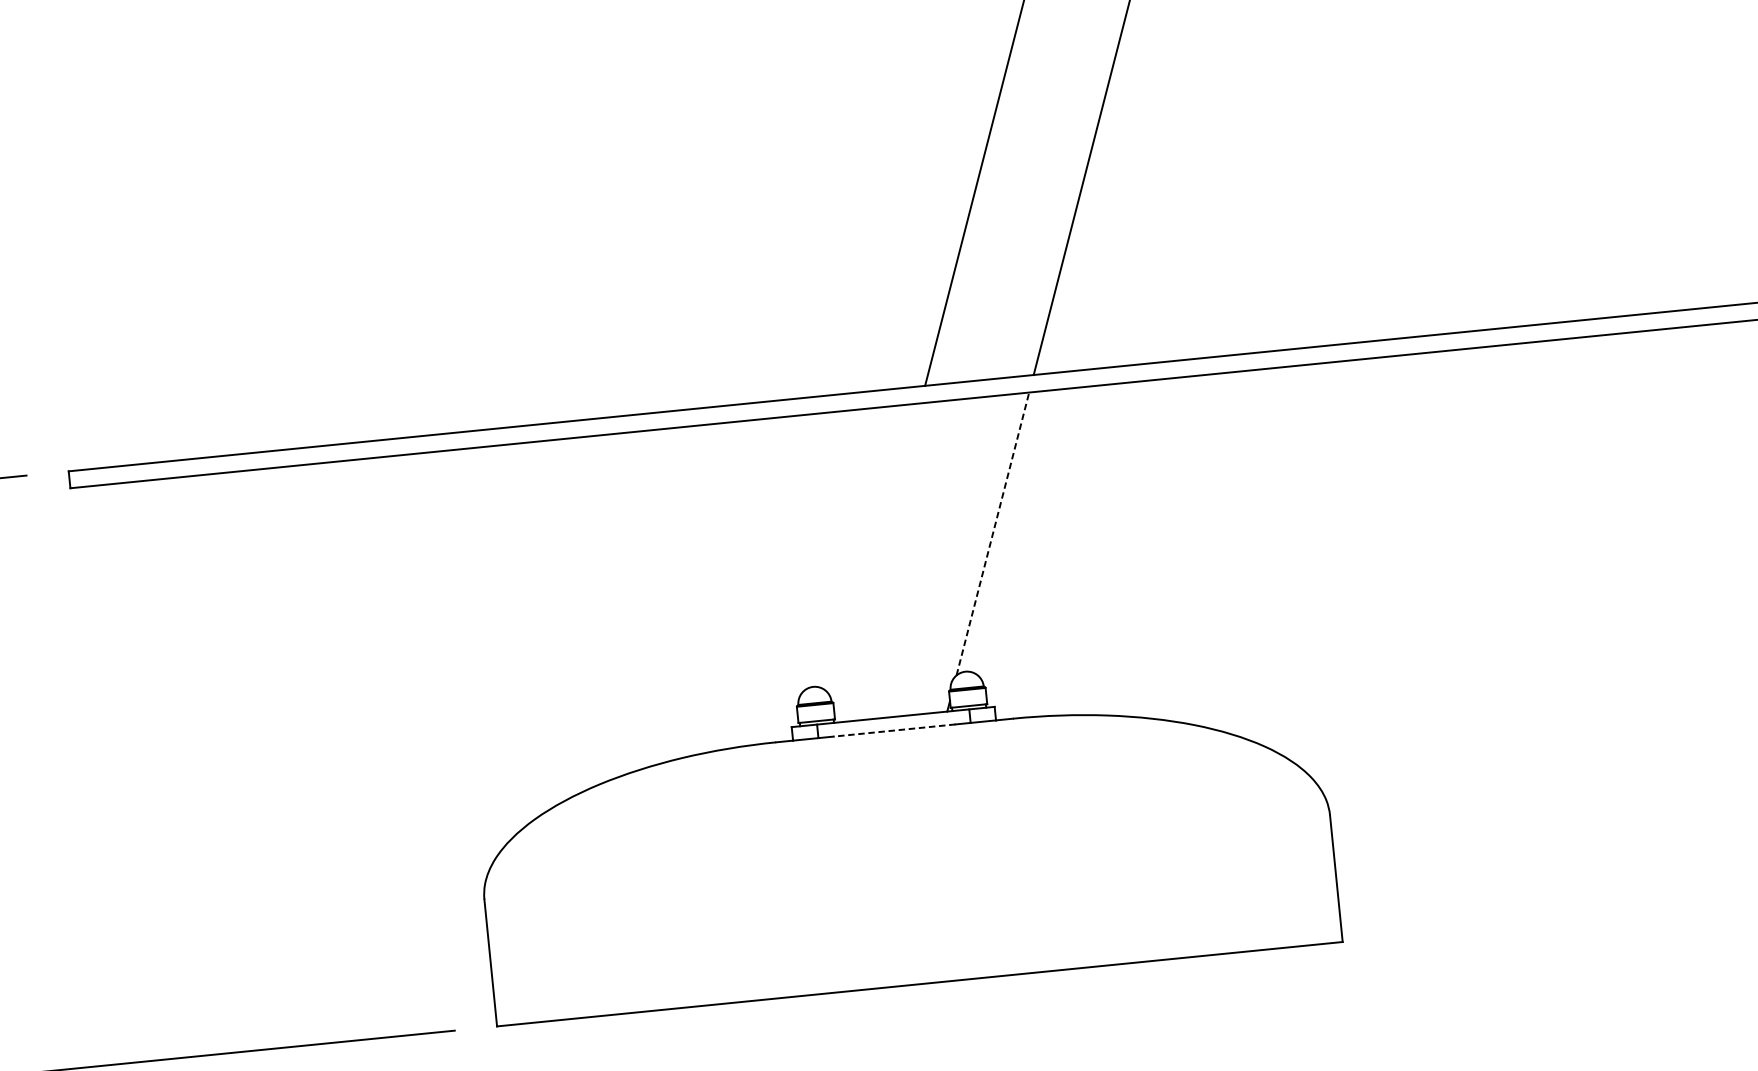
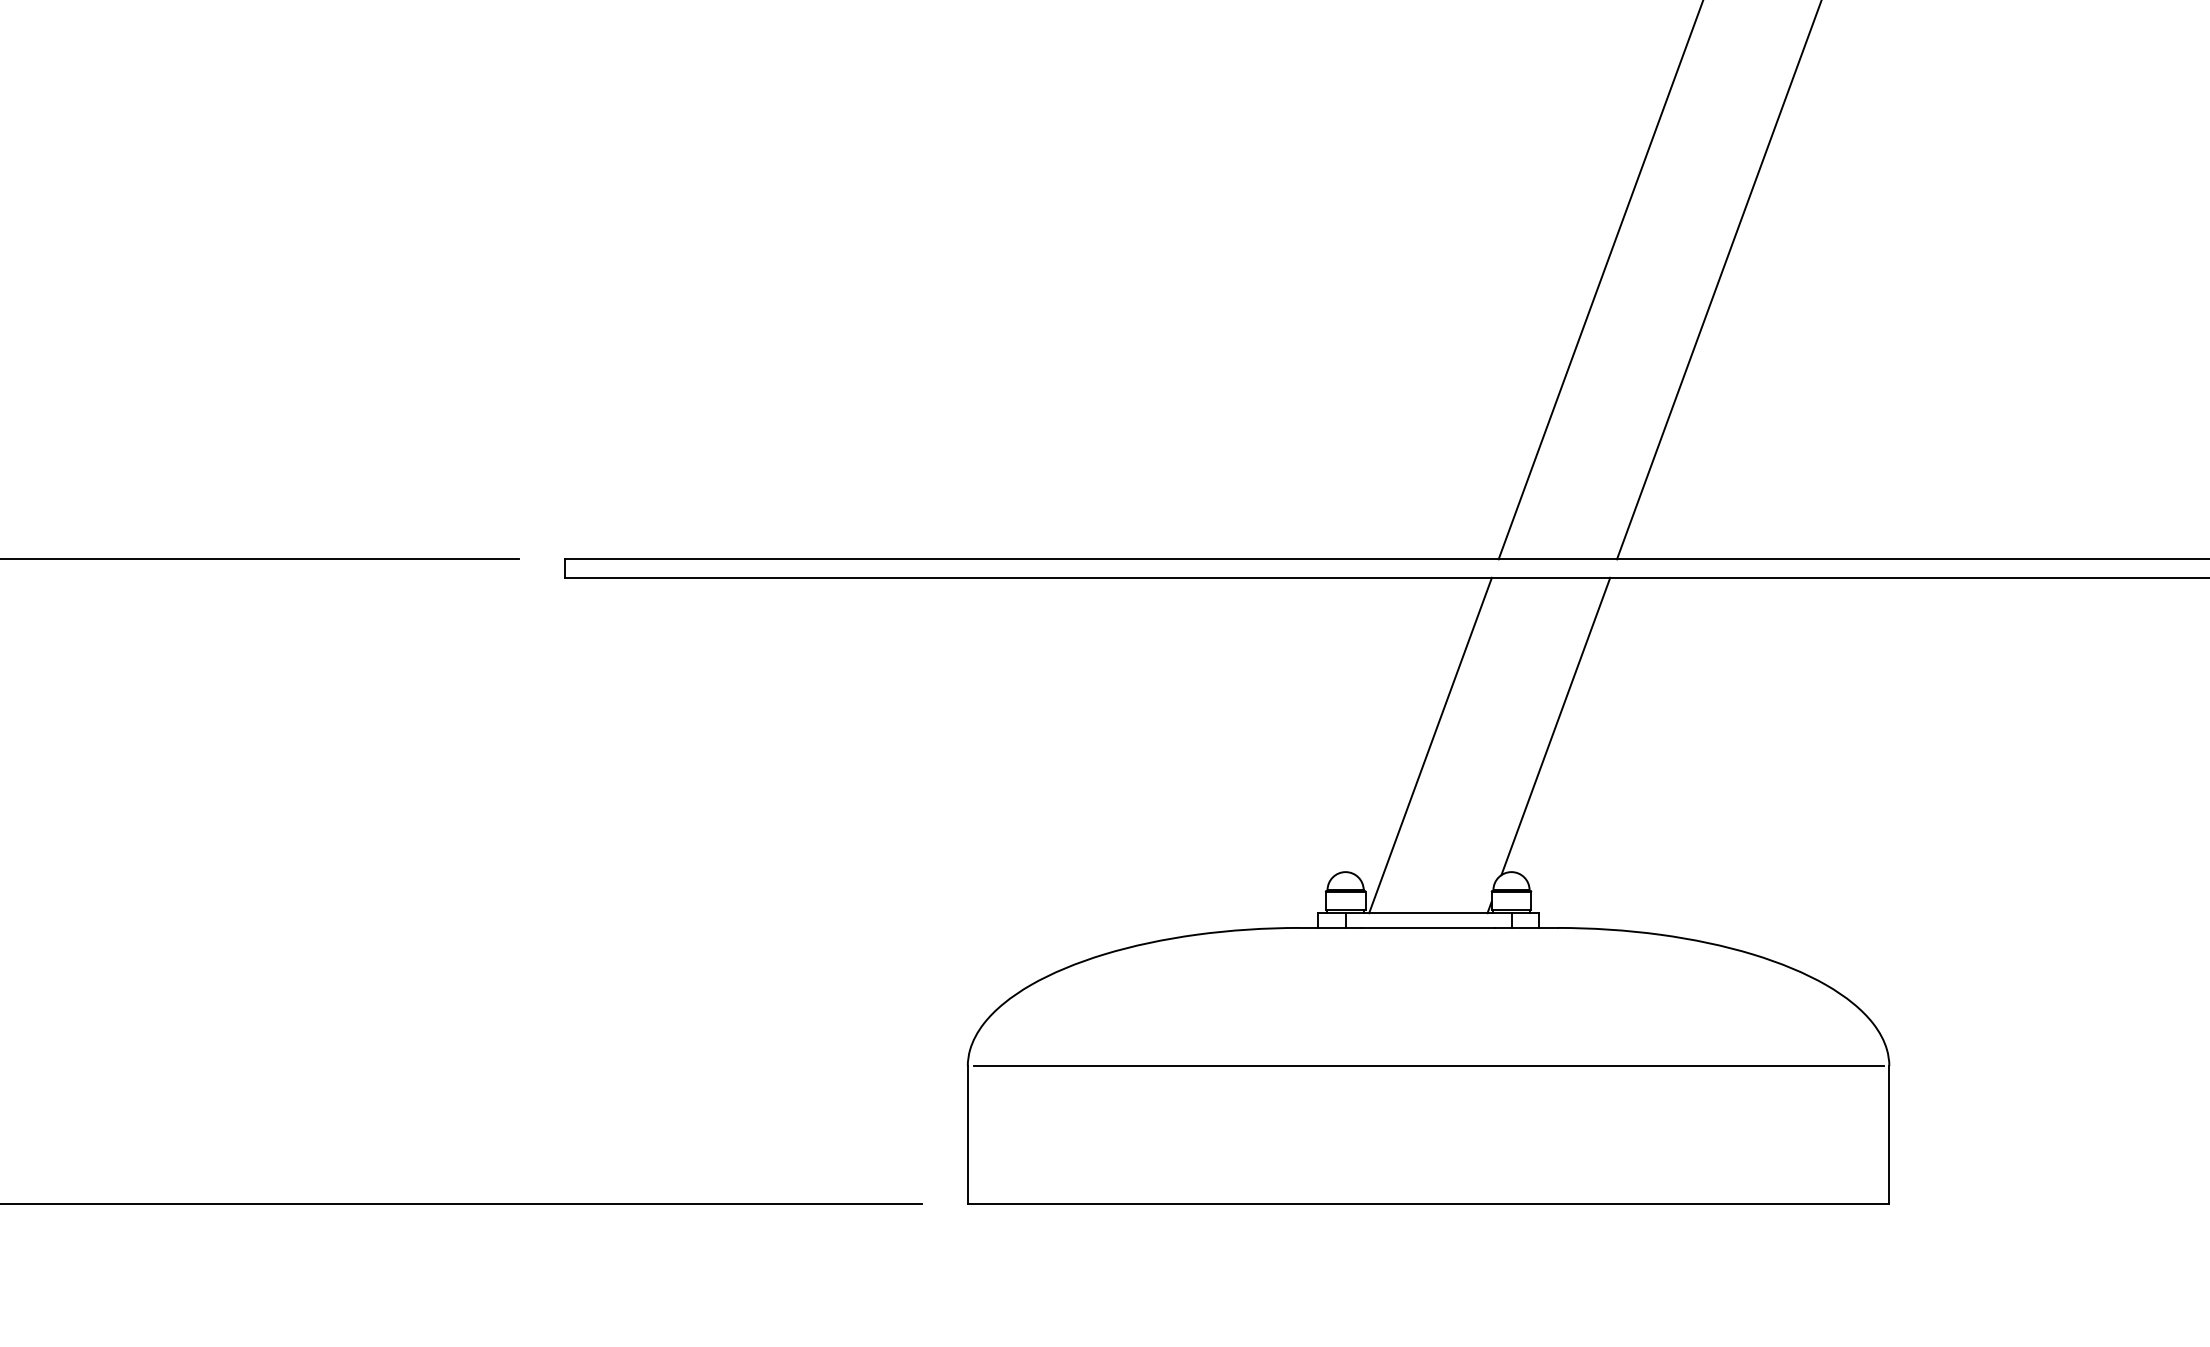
line: (993, 533) -> (1556, 726), dashed -> solid
line: (879, 562) -> (1430, 745), added
line: (894, 730) -> (1428, 927), dashed -> solid
line: (907, 857) -> (1428, 1066), added

